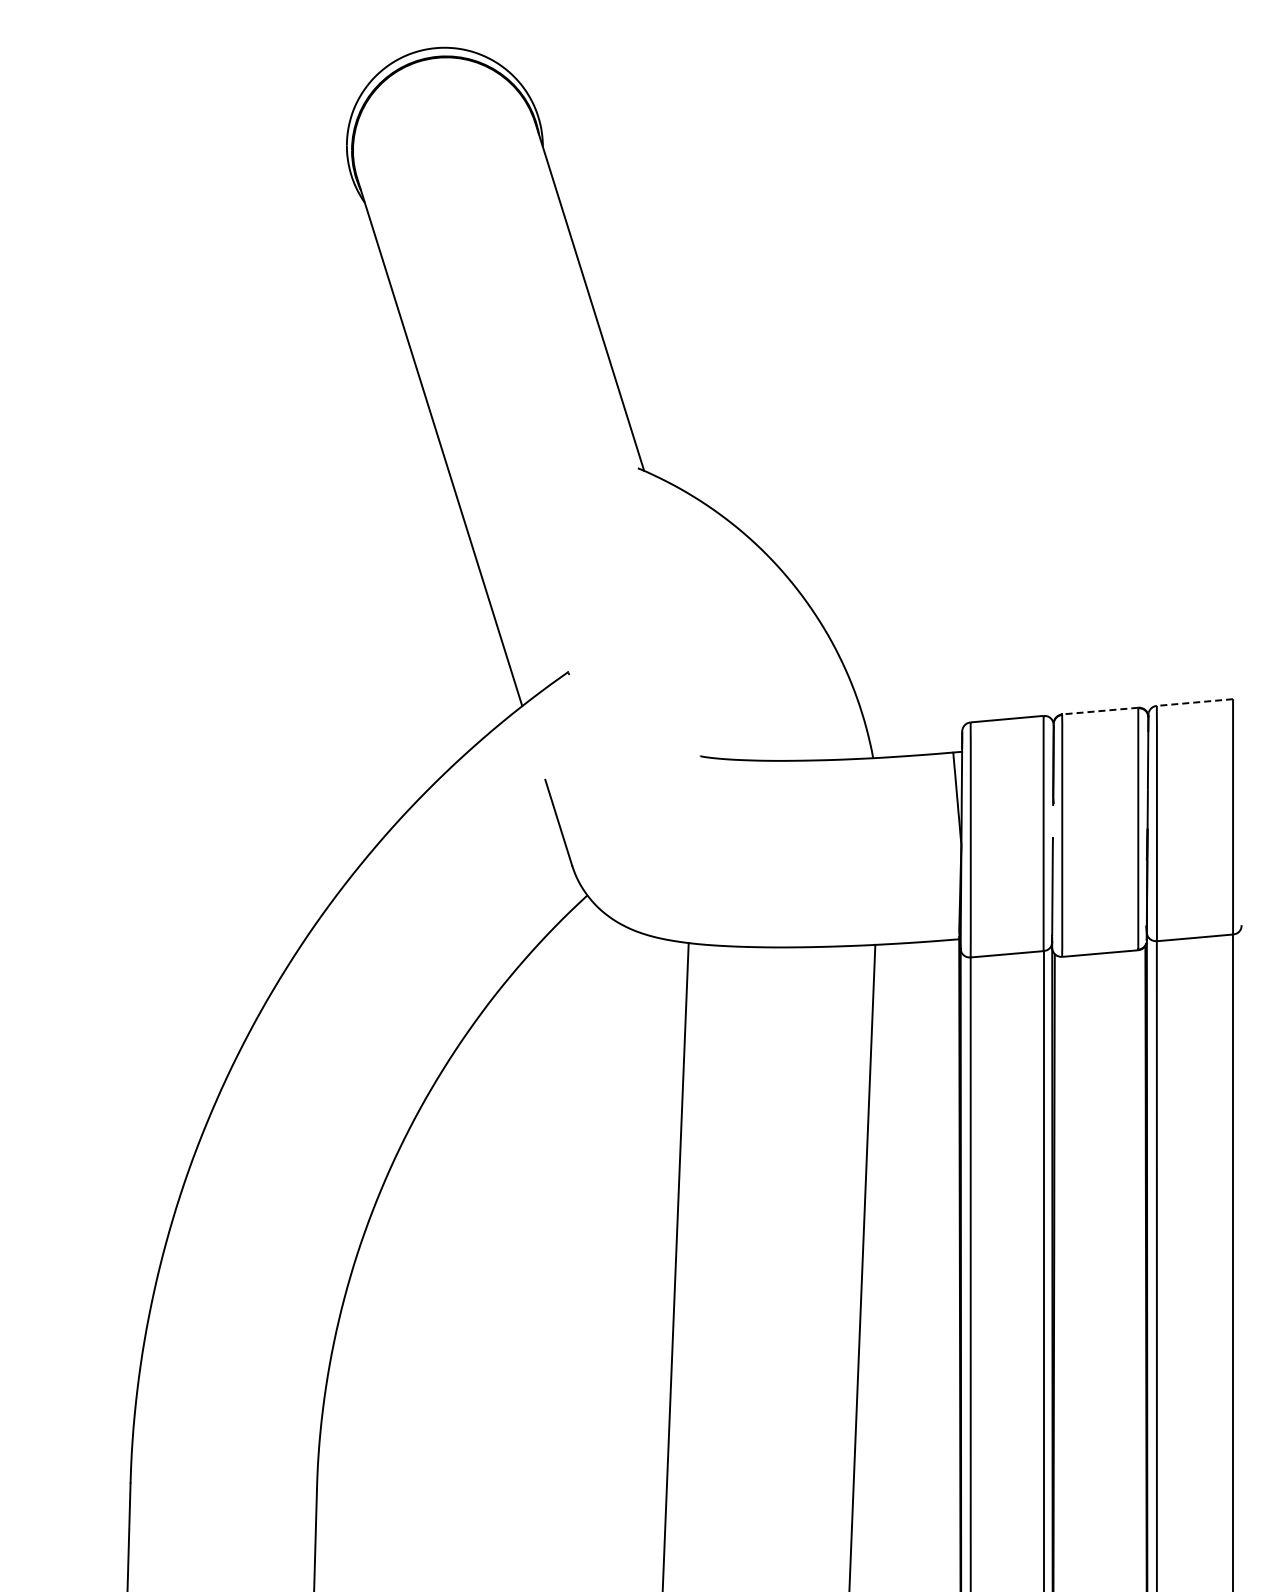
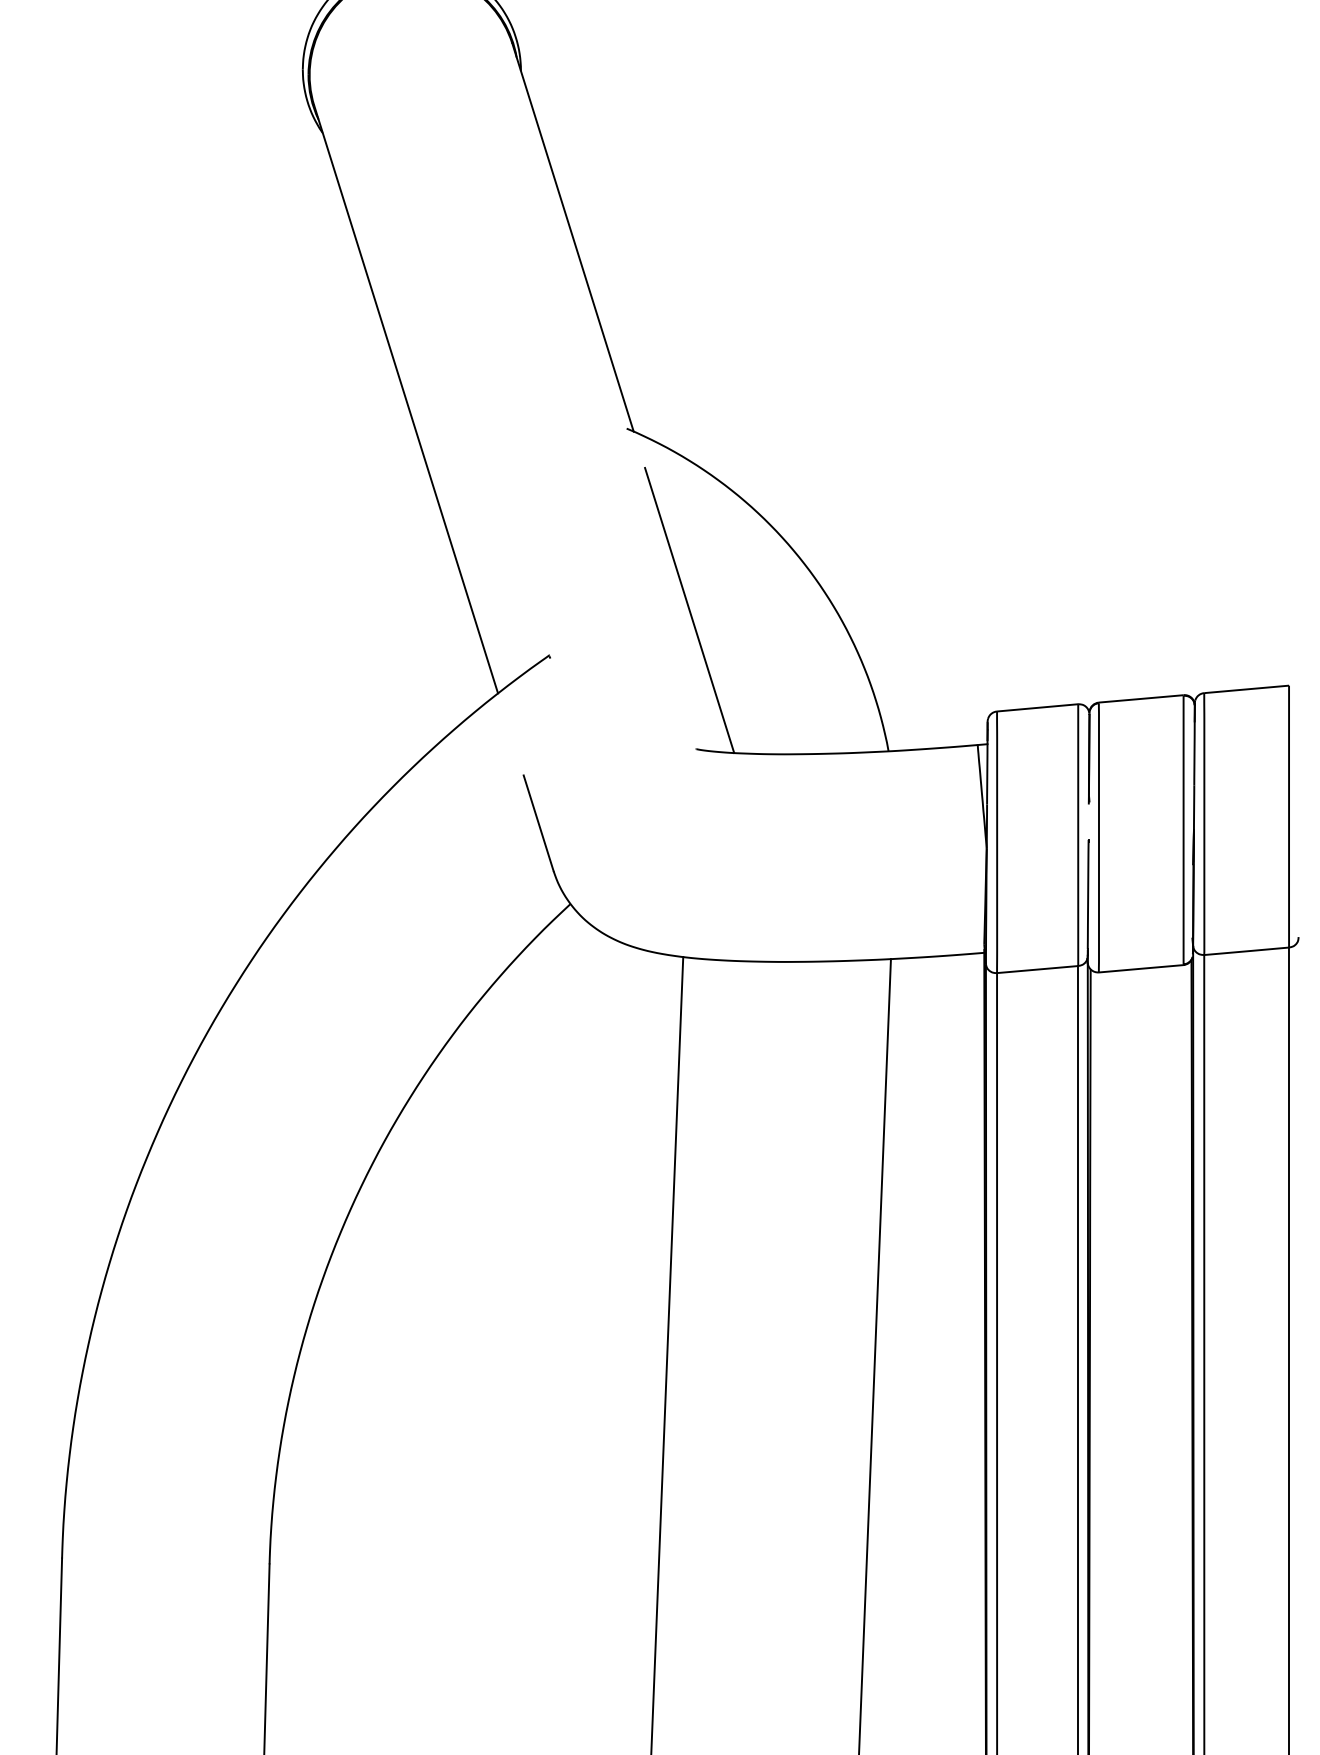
line: (694, 631) -> (689, 610), added
line: (1195, 702) -> (1247, 689), dashed -> solid
line: (1099, 711) -> (1140, 699), dashed -> solid

